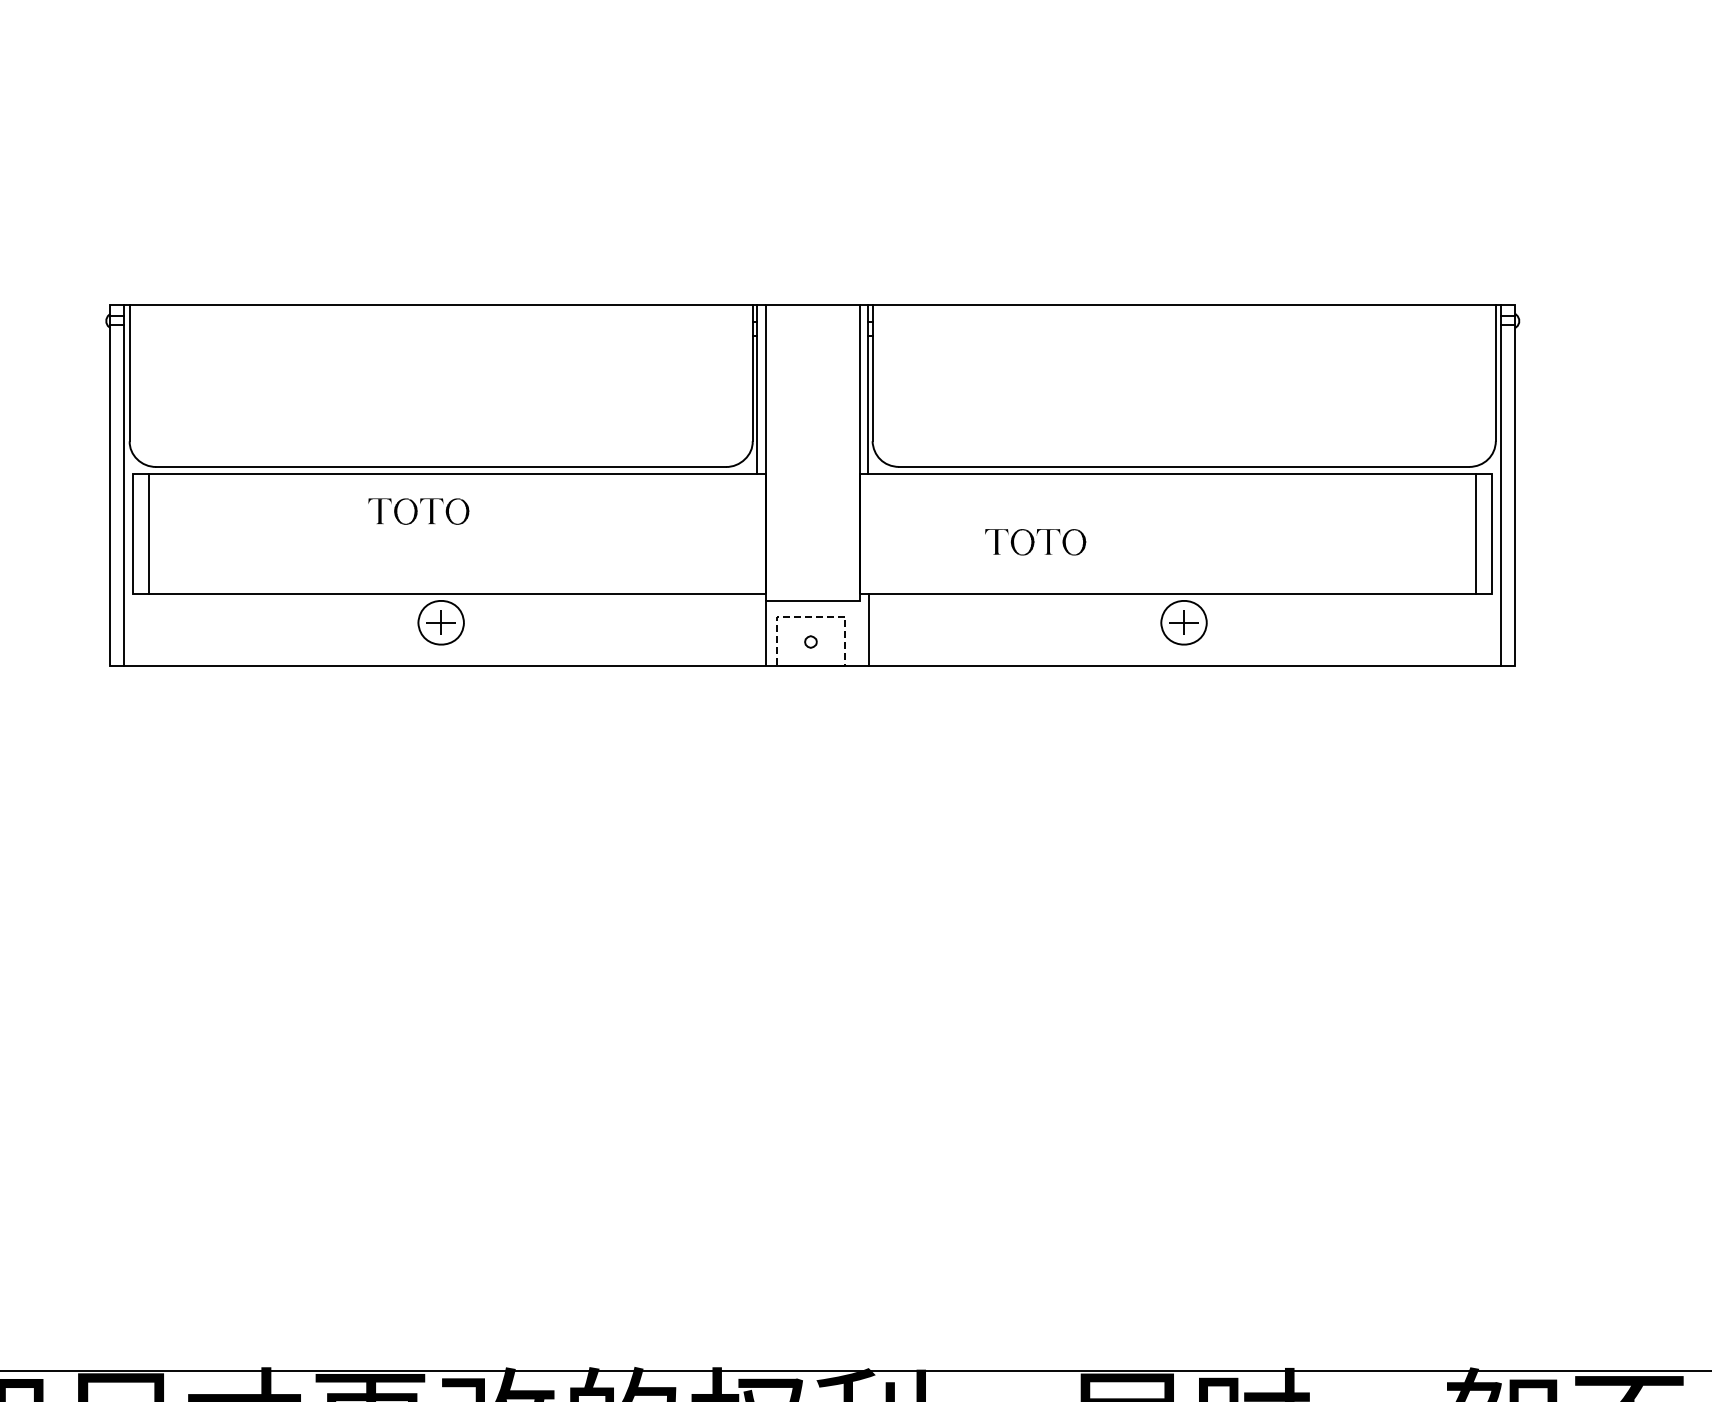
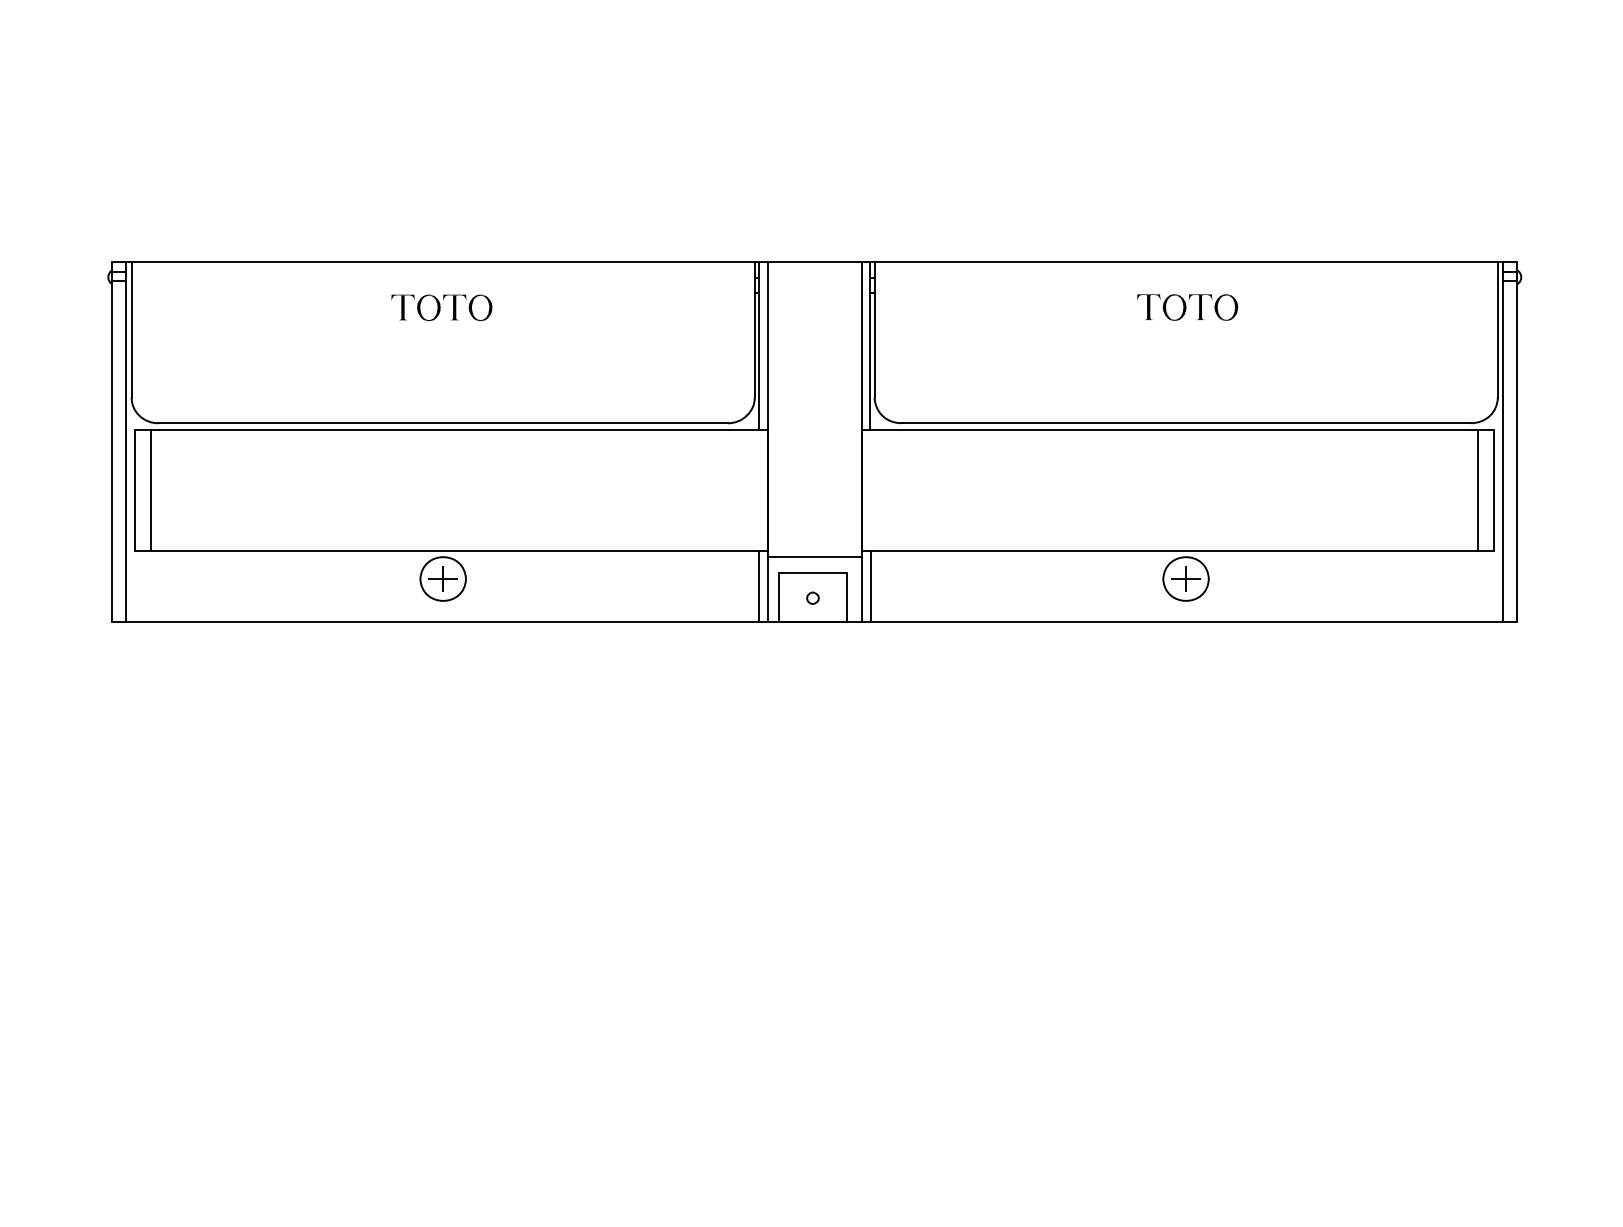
part: (418, 511) -> (441, 307), moved
part: (1035, 542) -> (1187, 307), moved
line: (811, 616) -> (813, 572), dashed -> solid
line: (756, 630) -> (758, 586), added
line: (859, 633) -> (861, 589), added

